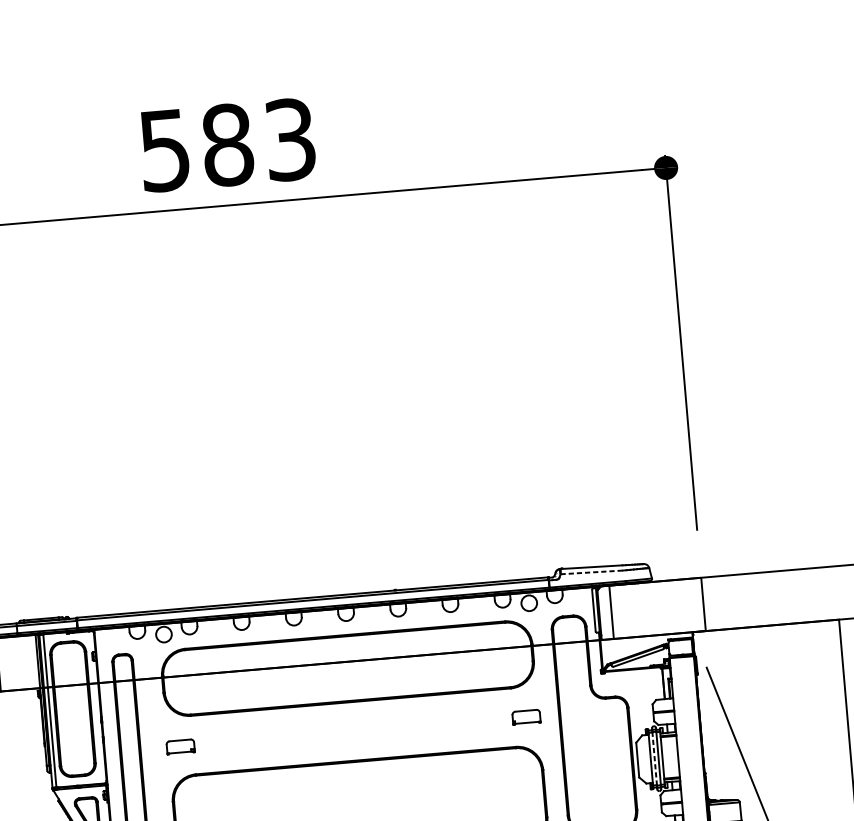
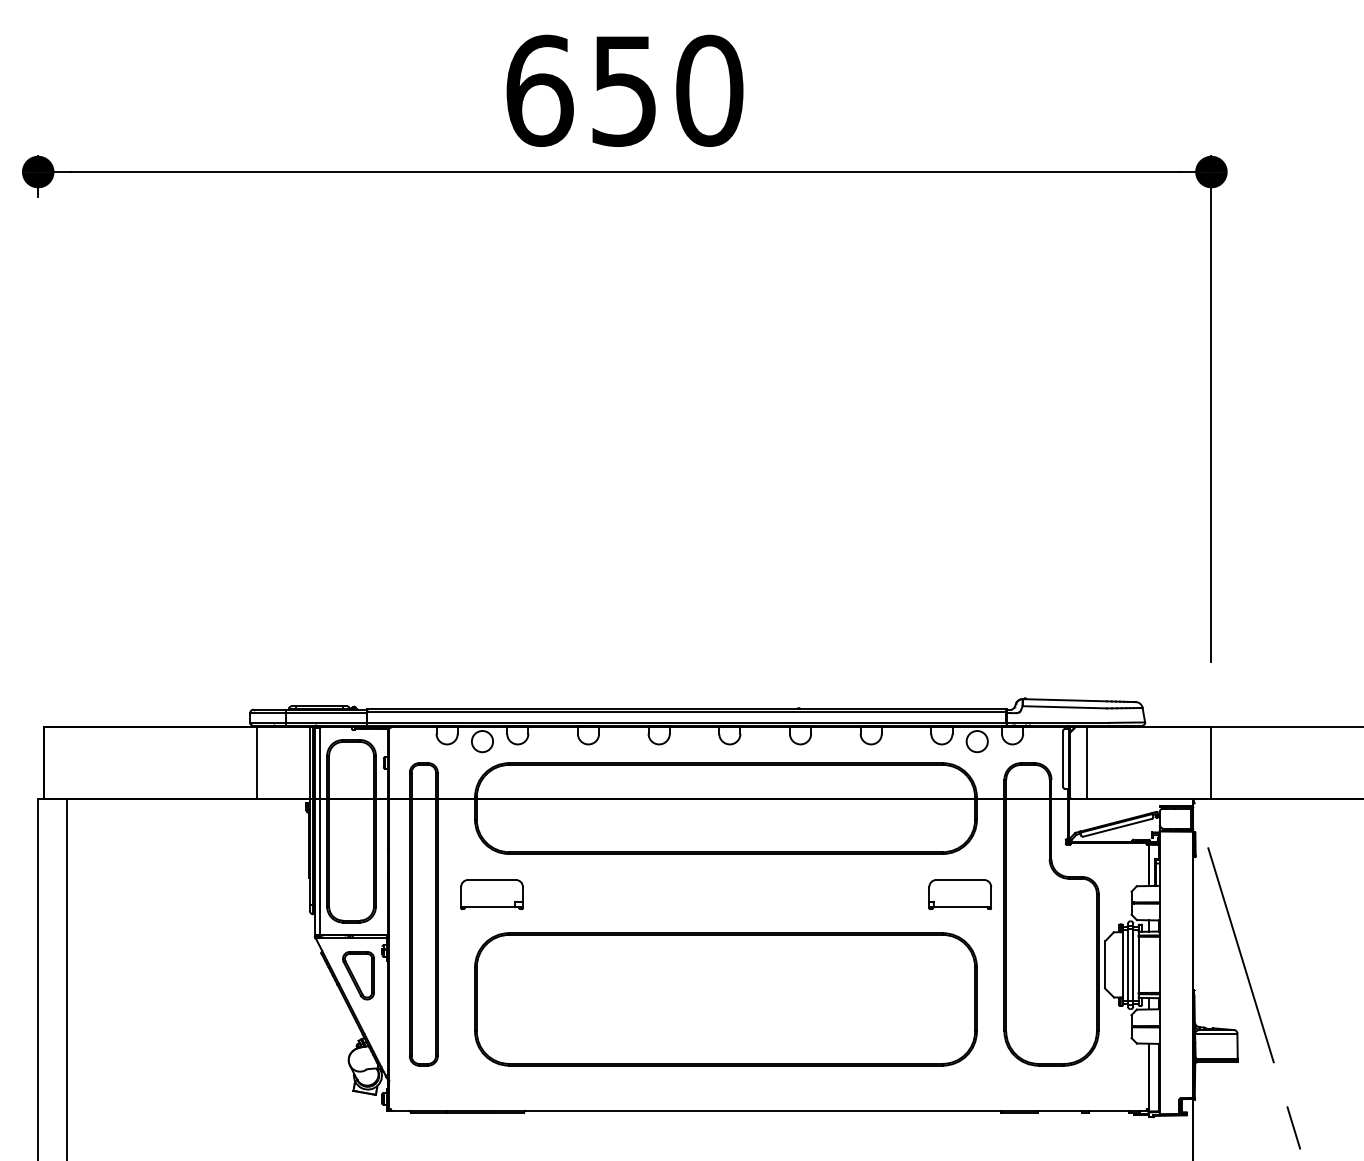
text: (227, 144) -> (624, 90), 583 -> 650
line: (592, 572) -> (1065, 707), dashed -> solid
part: (526, 717) -> (960, 894), size x1.67
part: (180, 746) -> (491, 894), size x1.67
line: (654, 758) -> (1127, 964), dashed -> solid

